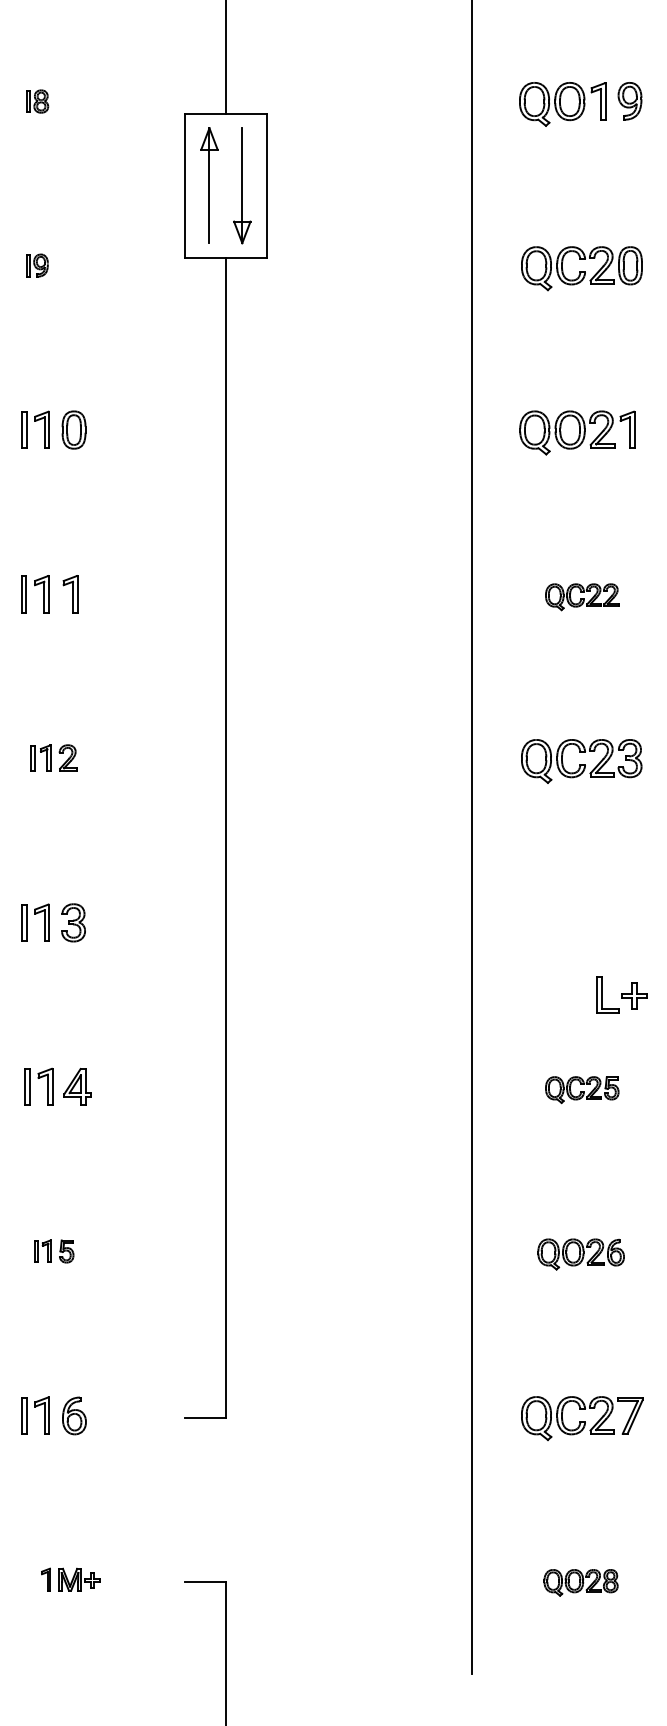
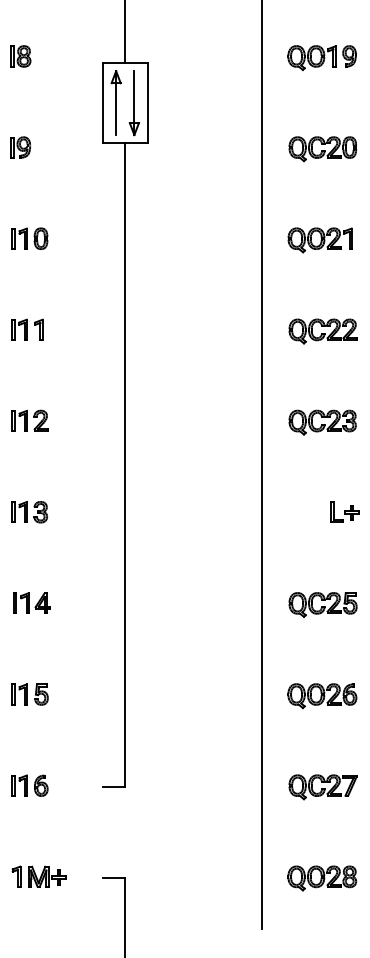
part: (37, 101) -> (20, 56), size x1.67
part: (37, 265) -> (20, 147), size x1.67
part: (581, 597) -> (322, 331), size x1.67
part: (53, 757) -> (29, 420), size x1.43
part: (620, 993) -> (344, 511), moved
part: (581, 1089) -> (322, 604), size x1.67
part: (53, 1251) -> (29, 694), size x1.67
part: (581, 1254) -> (322, 696), size x1.43
part: (69, 1579) -> (38, 876), size x1.67
part: (581, 1582) -> (322, 878), size x1.67

